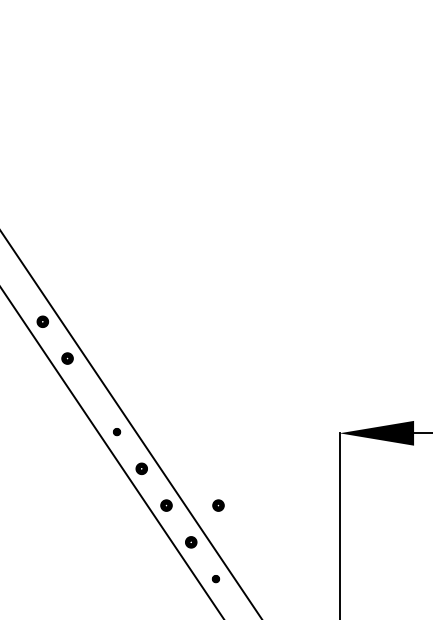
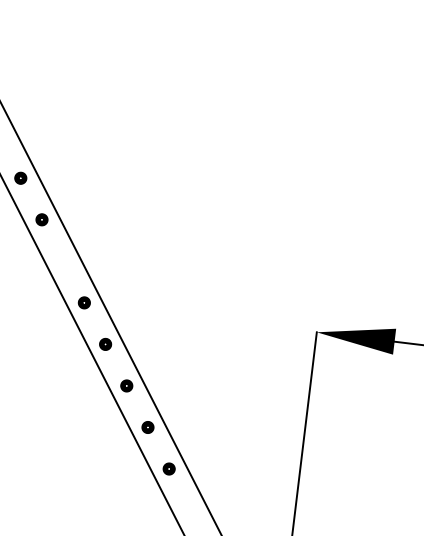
part: (116, 431) -> (83, 302), size x1.67
part: (218, 505) -> (181, 392), removed
part: (215, 578) -> (168, 468), size x1.67

